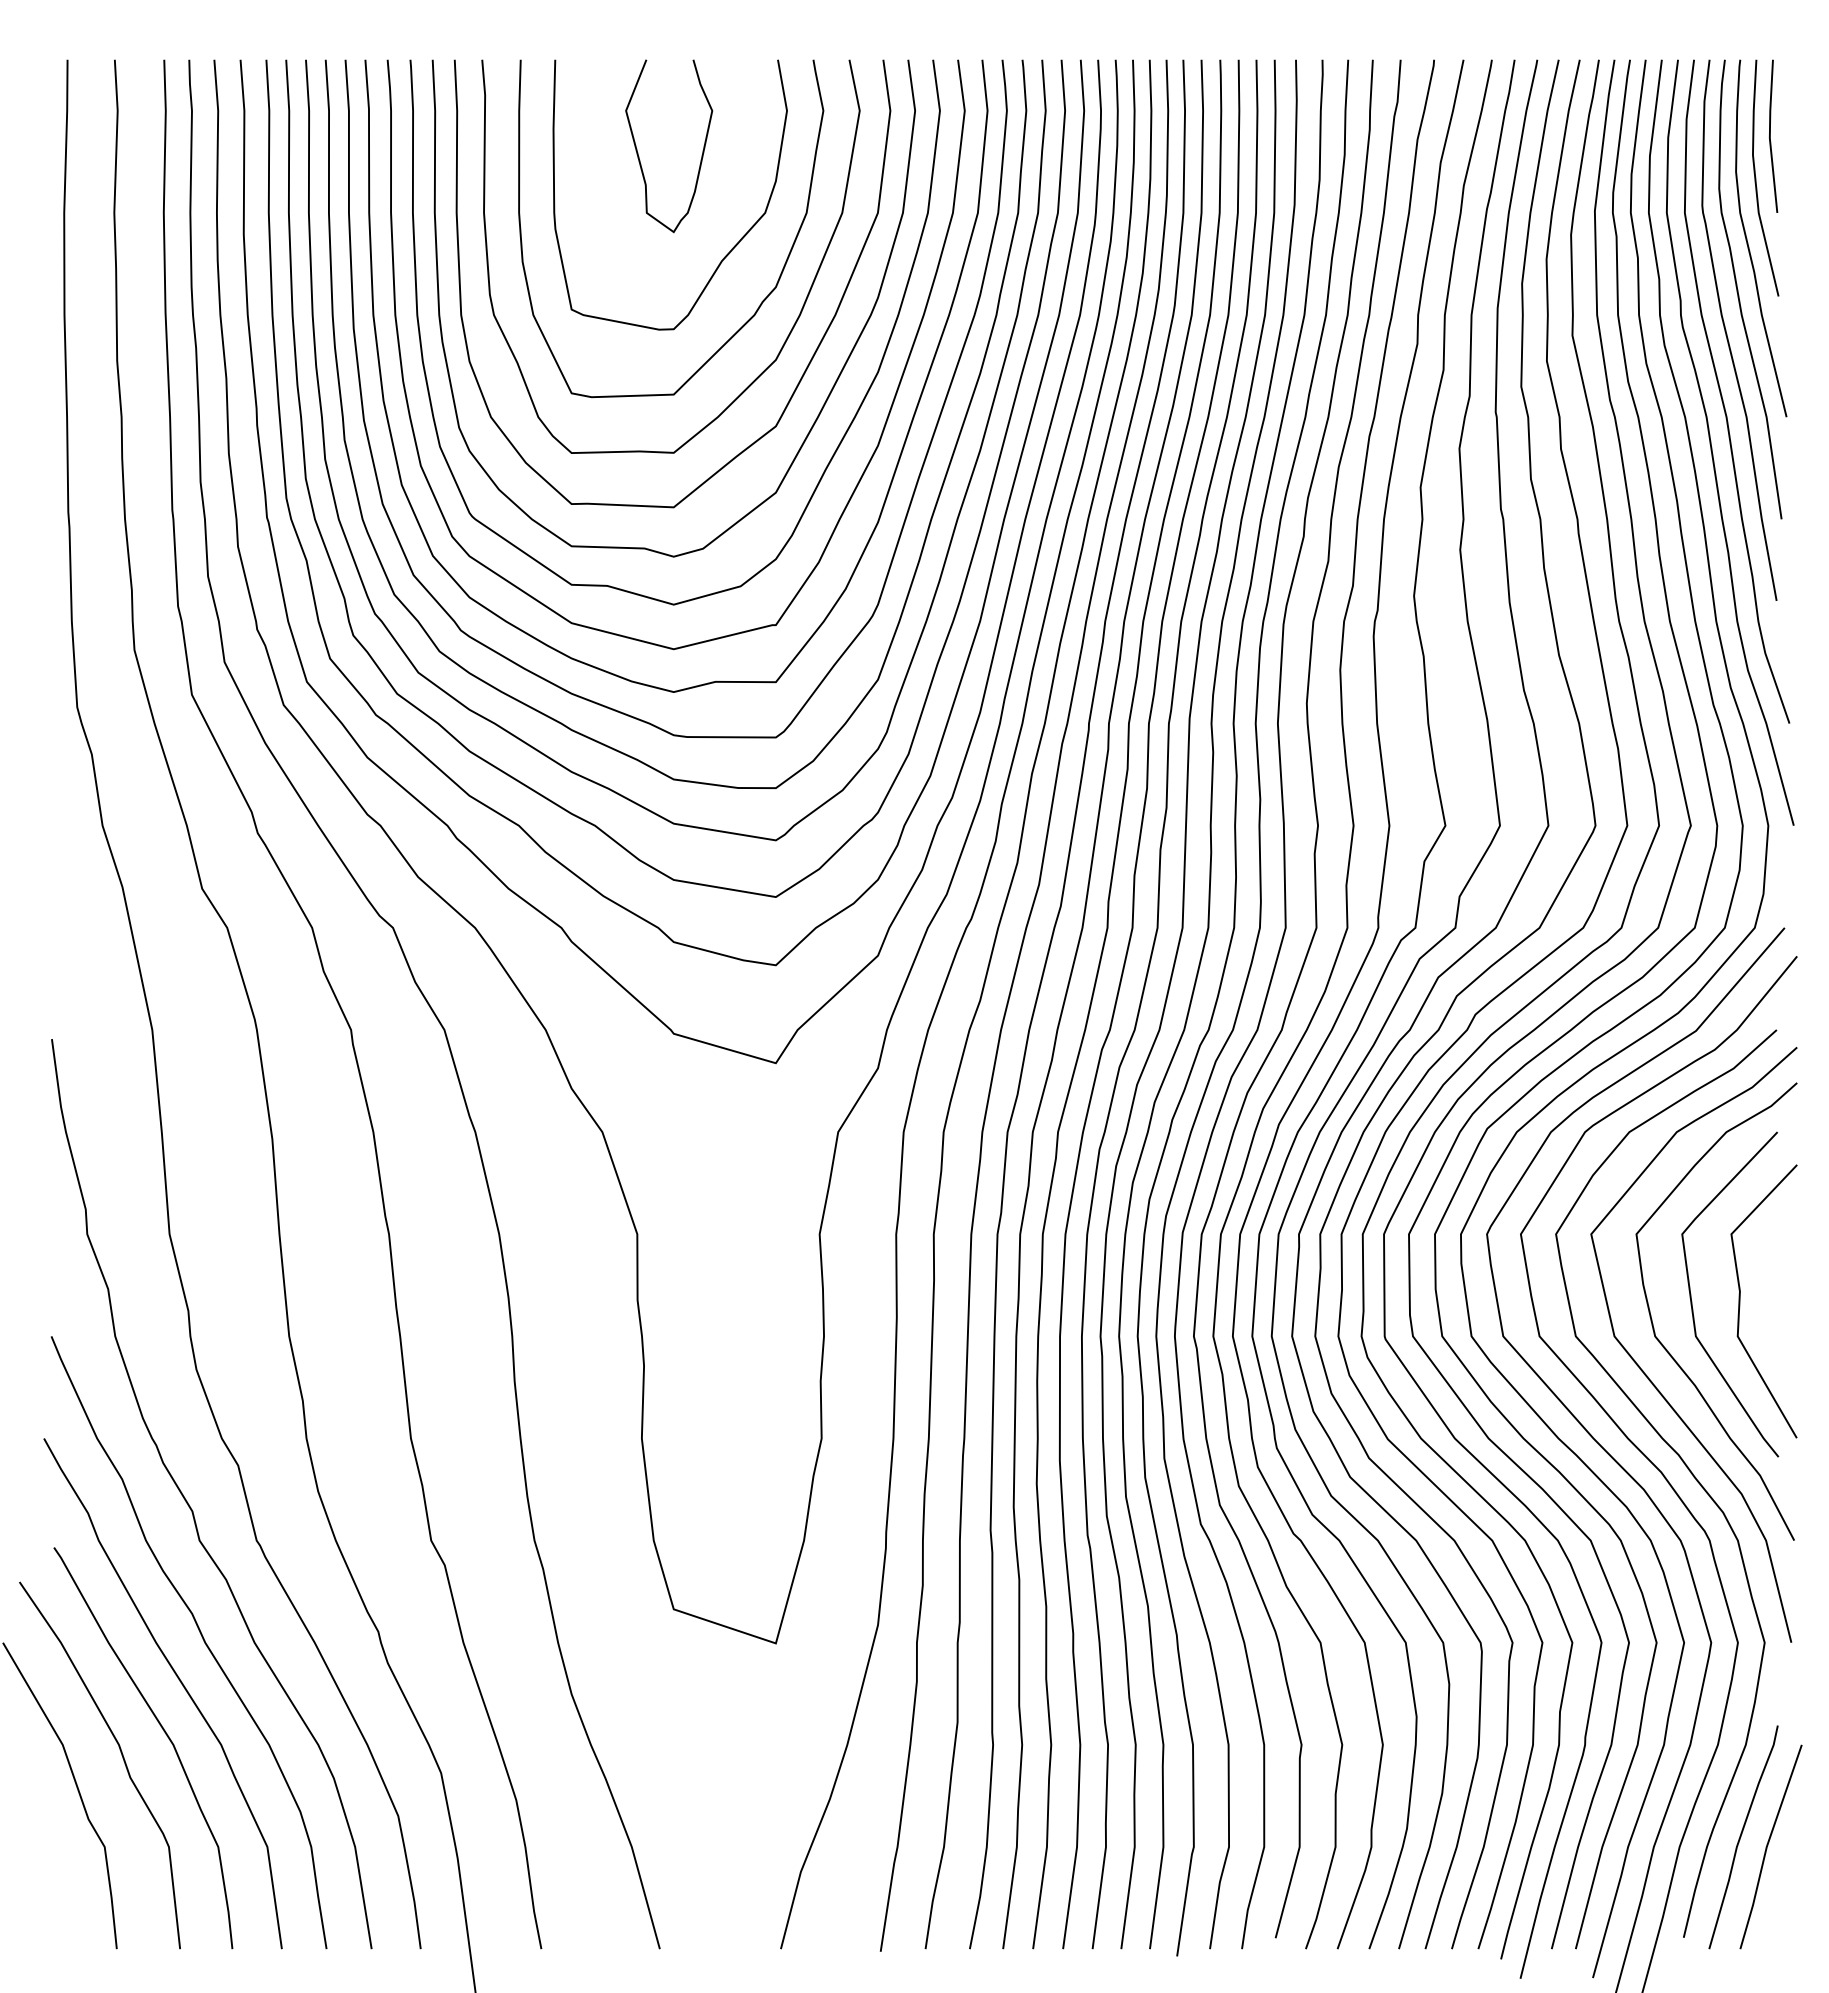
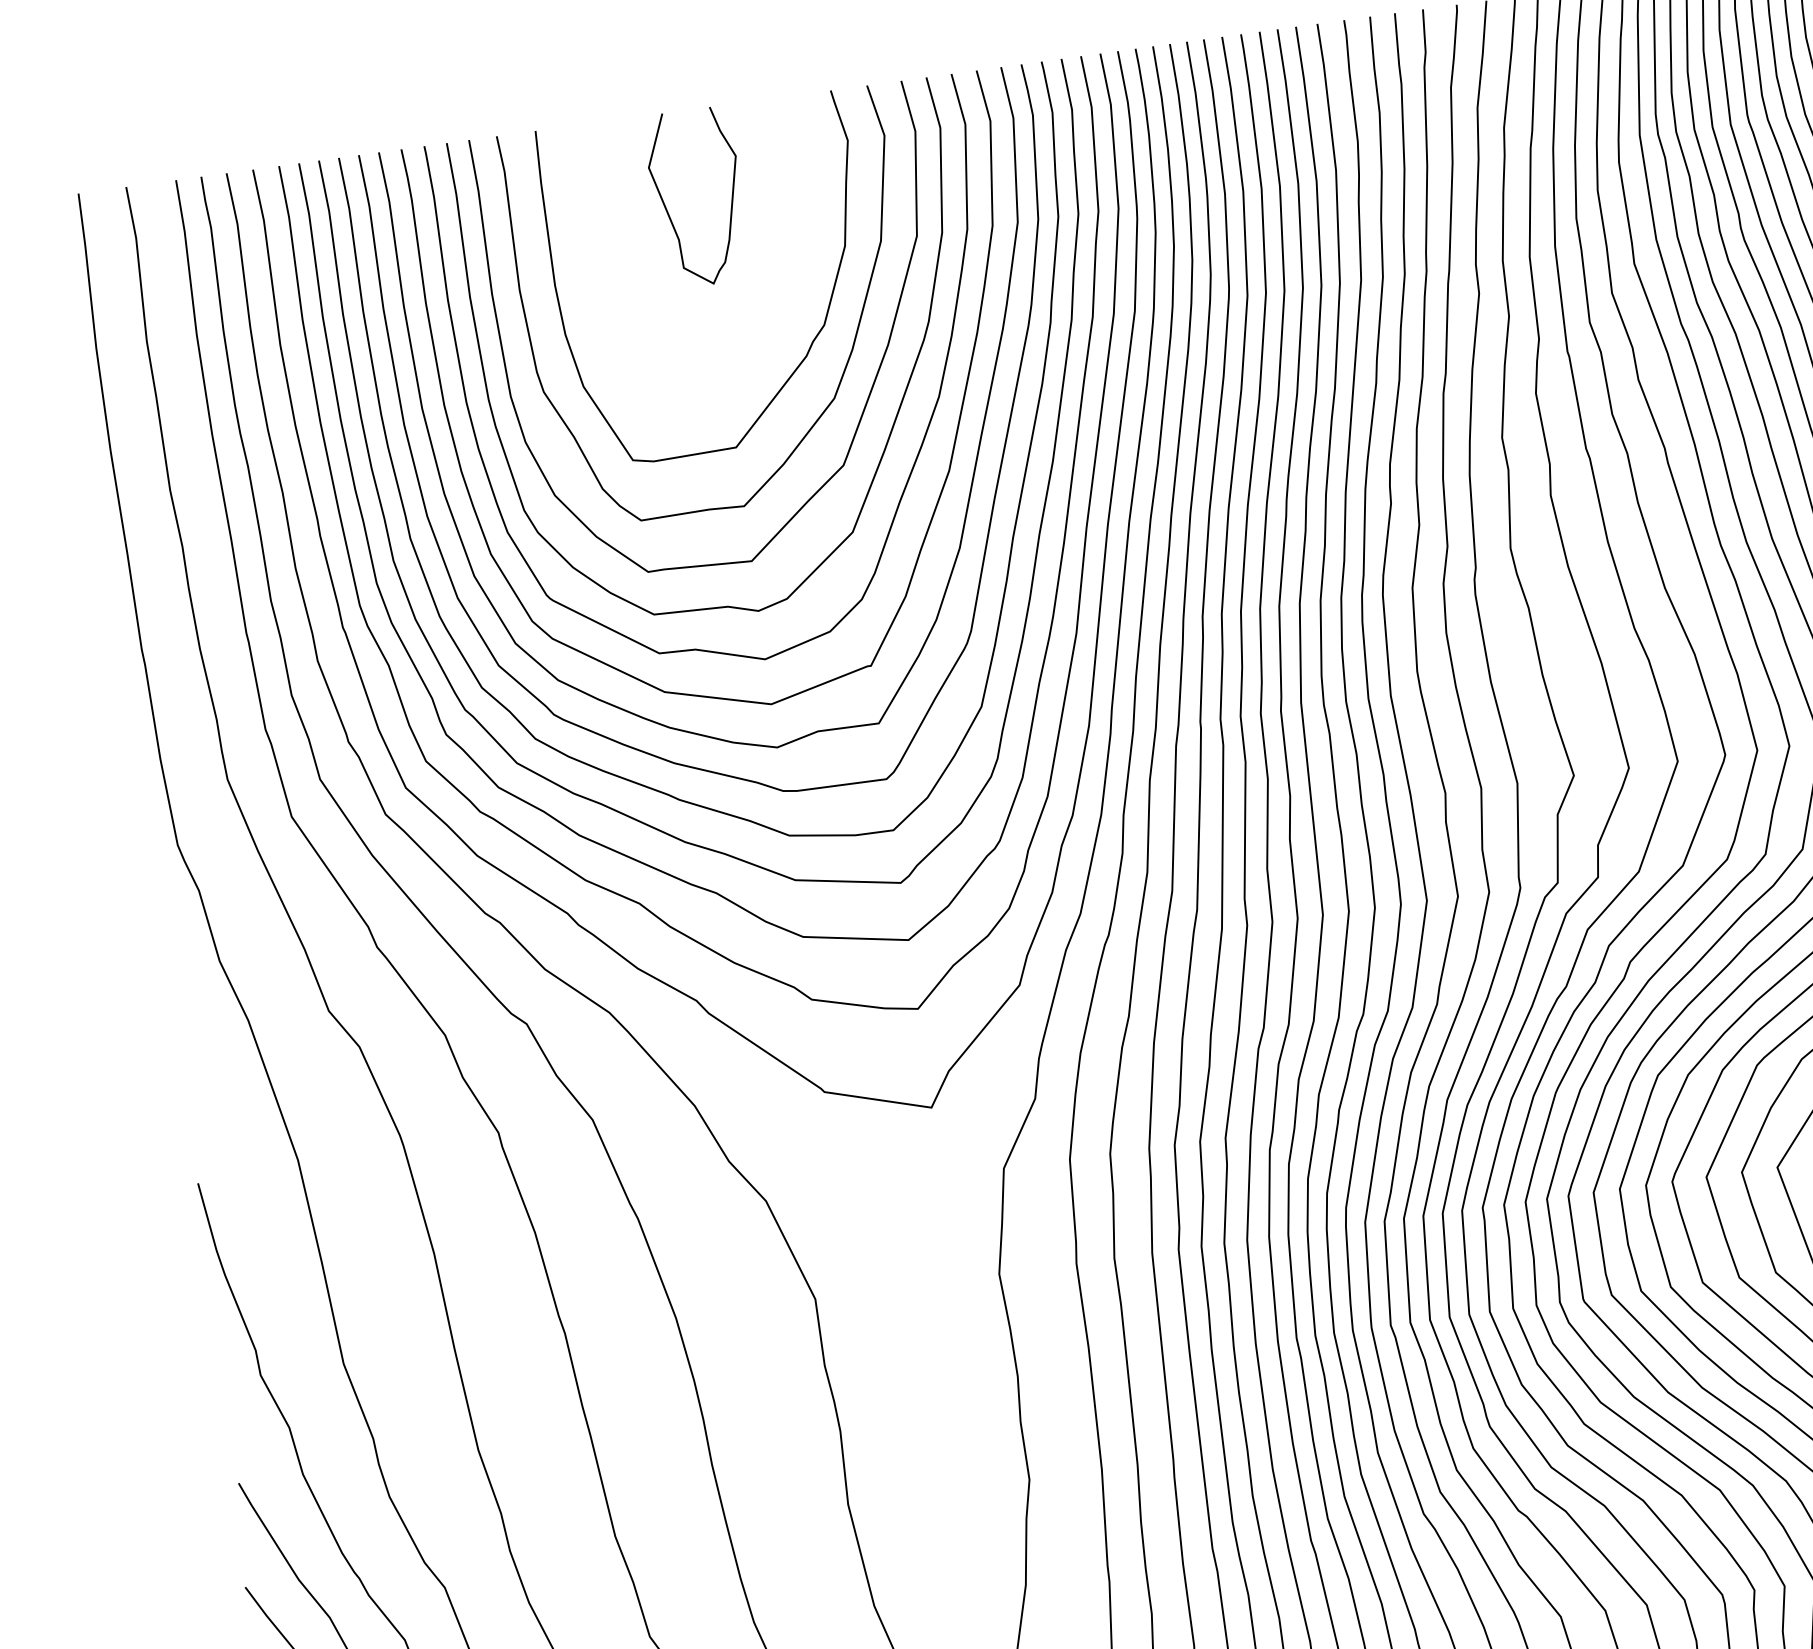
curve: (732, 247) -> (775, 291), removed

